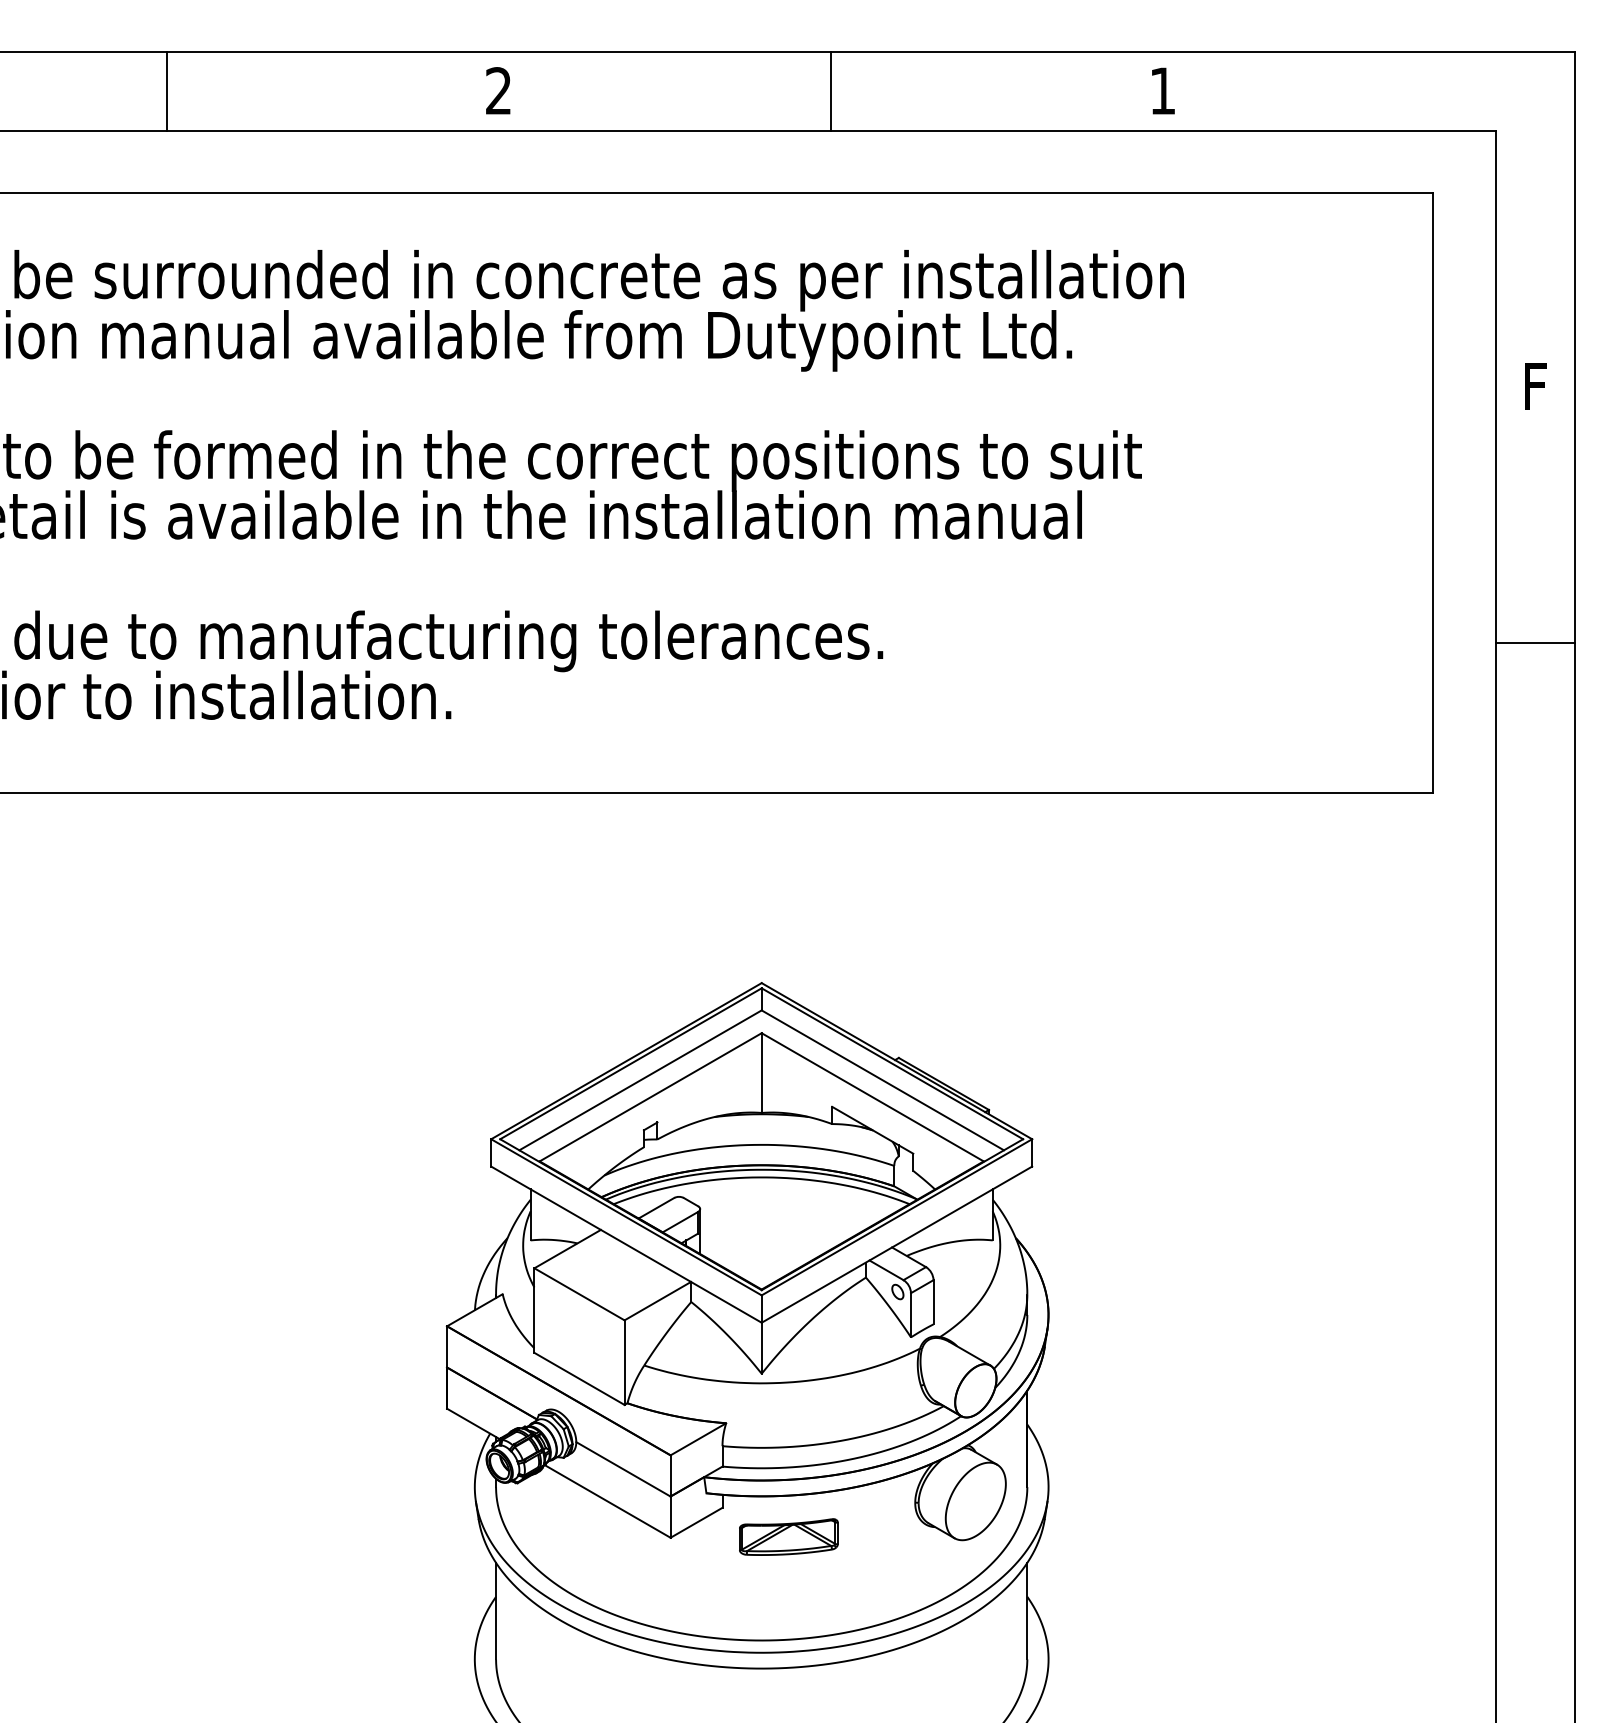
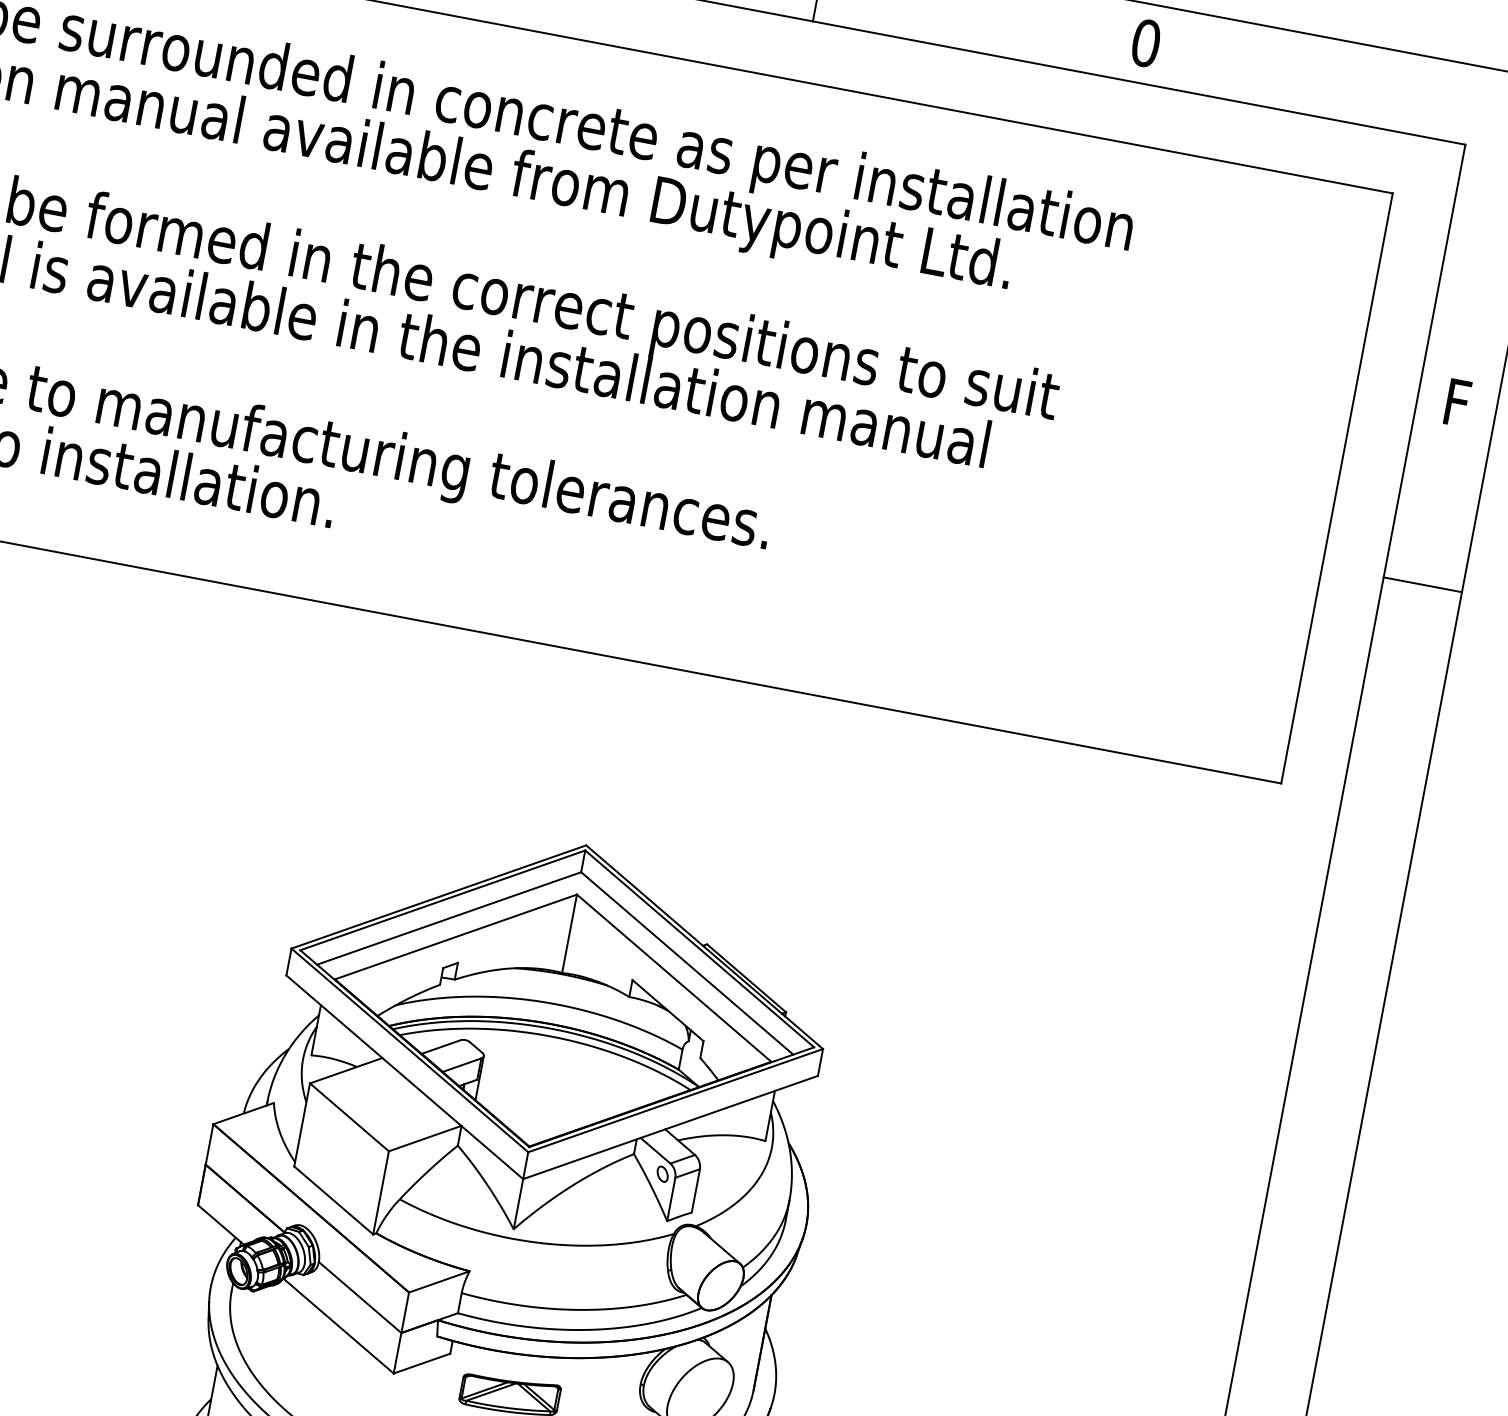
text: (1162, 91) -> (1145, 43), 1 -> 0
line: (1535, 642) -> (1423, 584), moved

